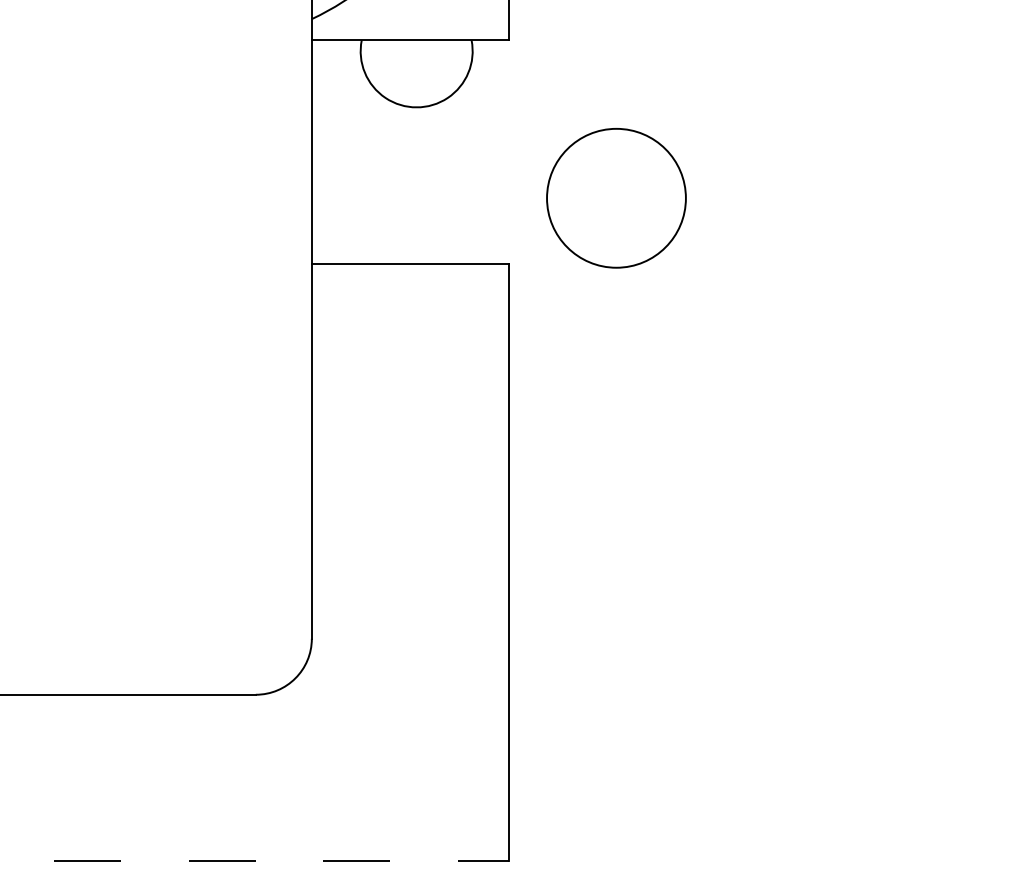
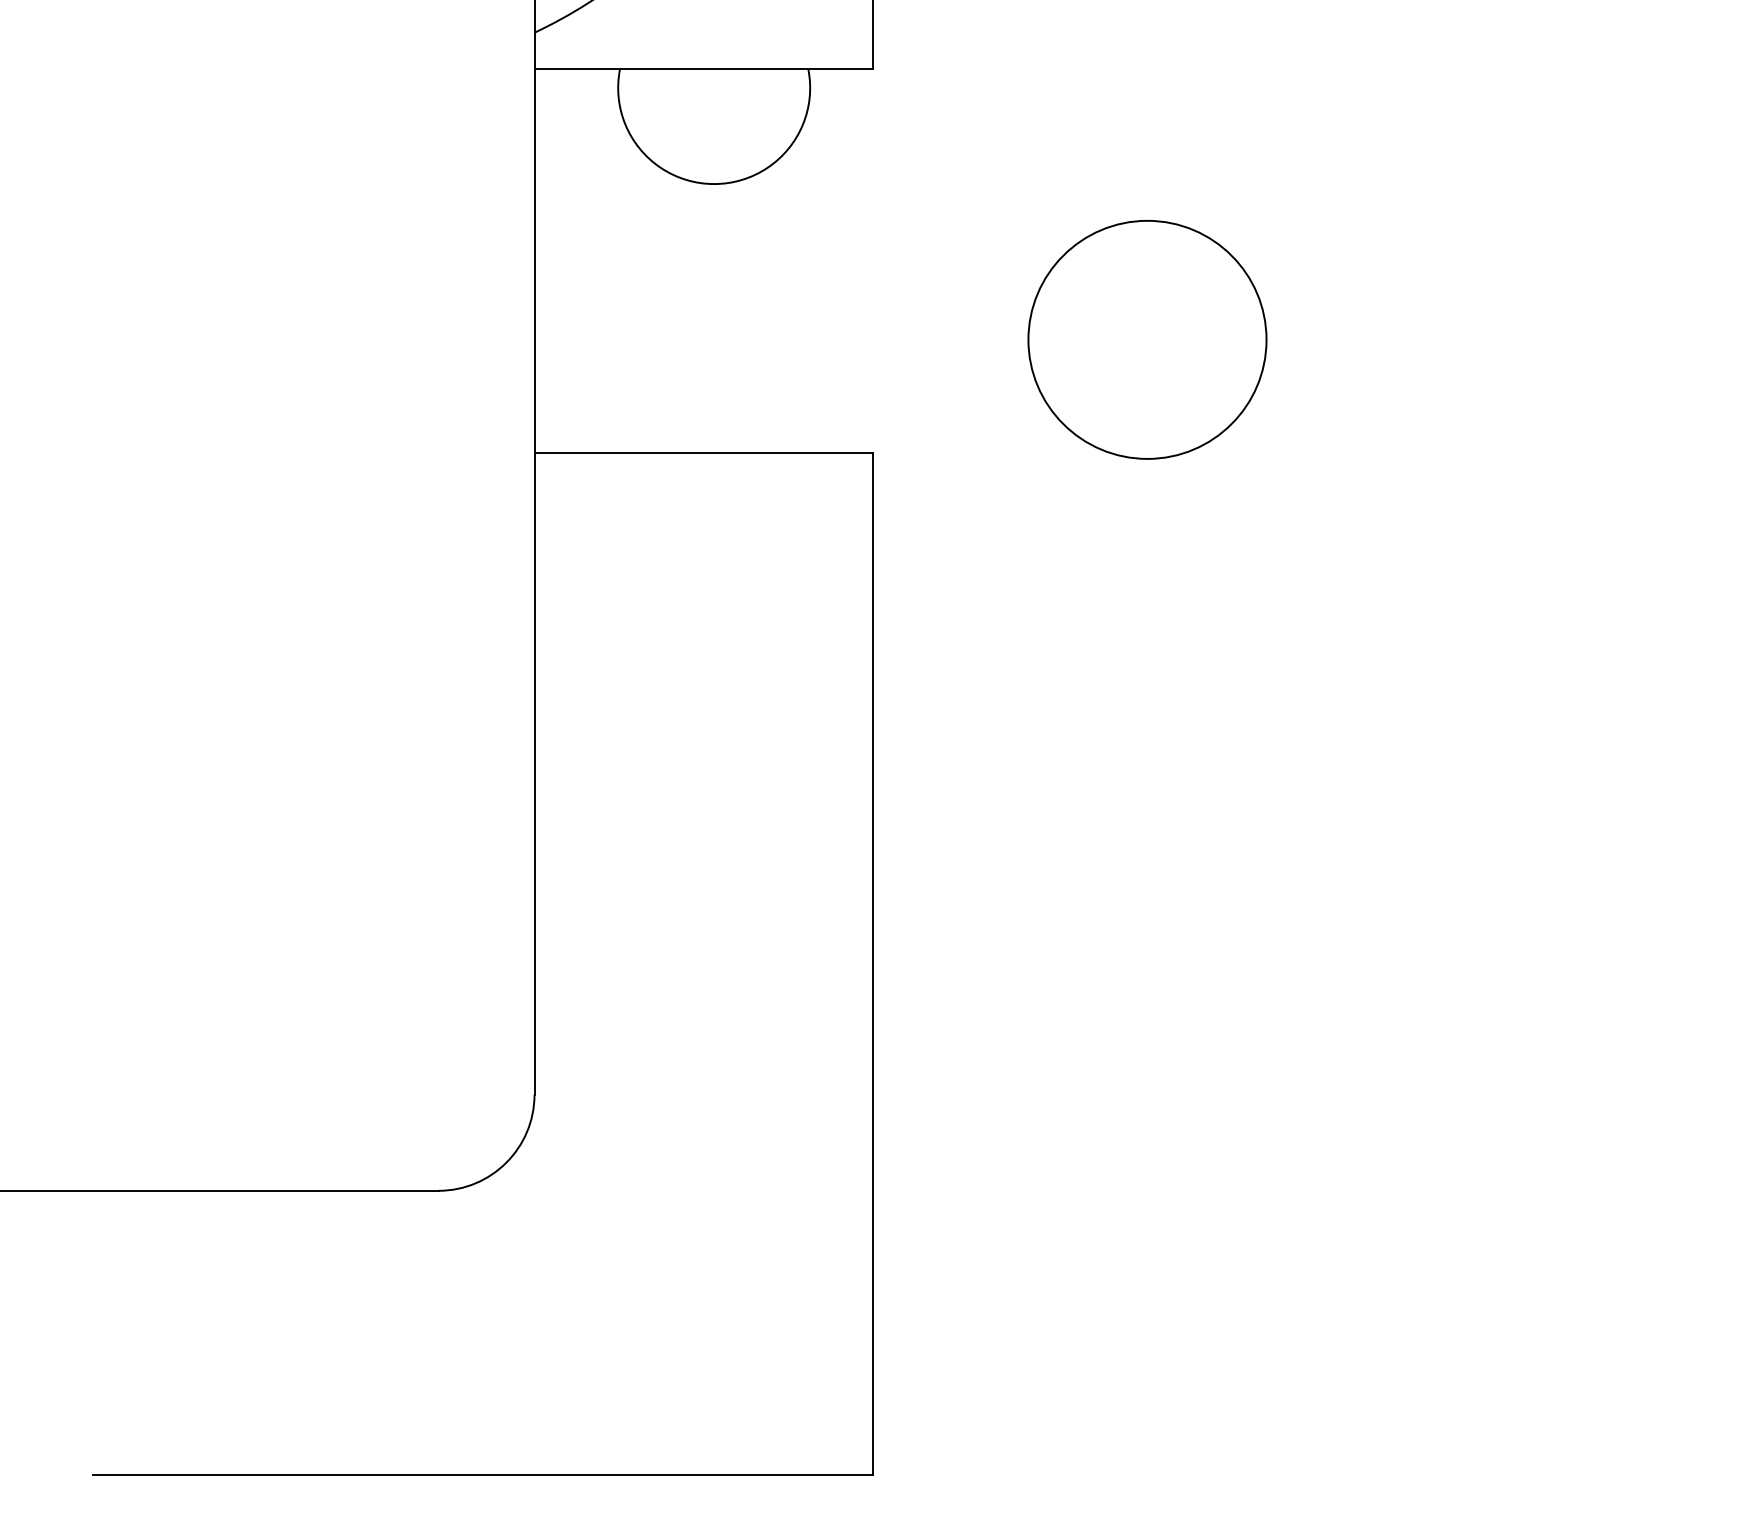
circle: (616, 198) -> (1147, 340), moved
line: (282, 860) -> (484, 1474), dashed -> solid

